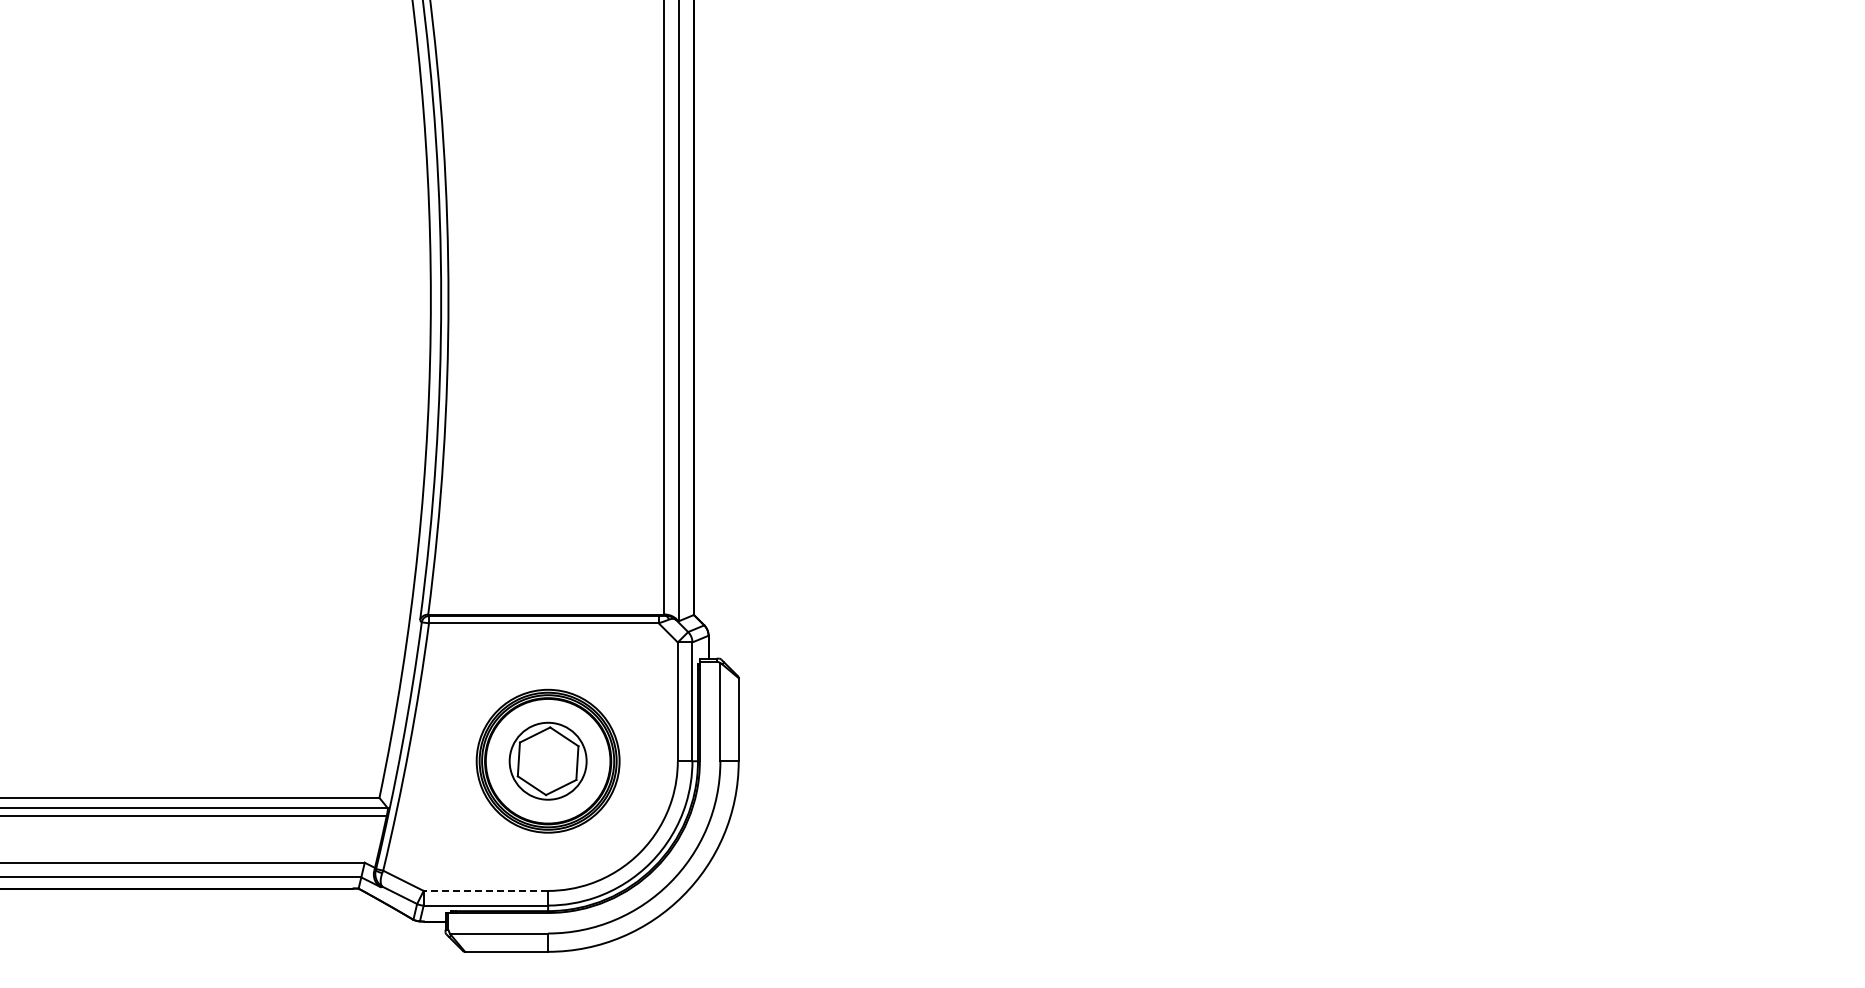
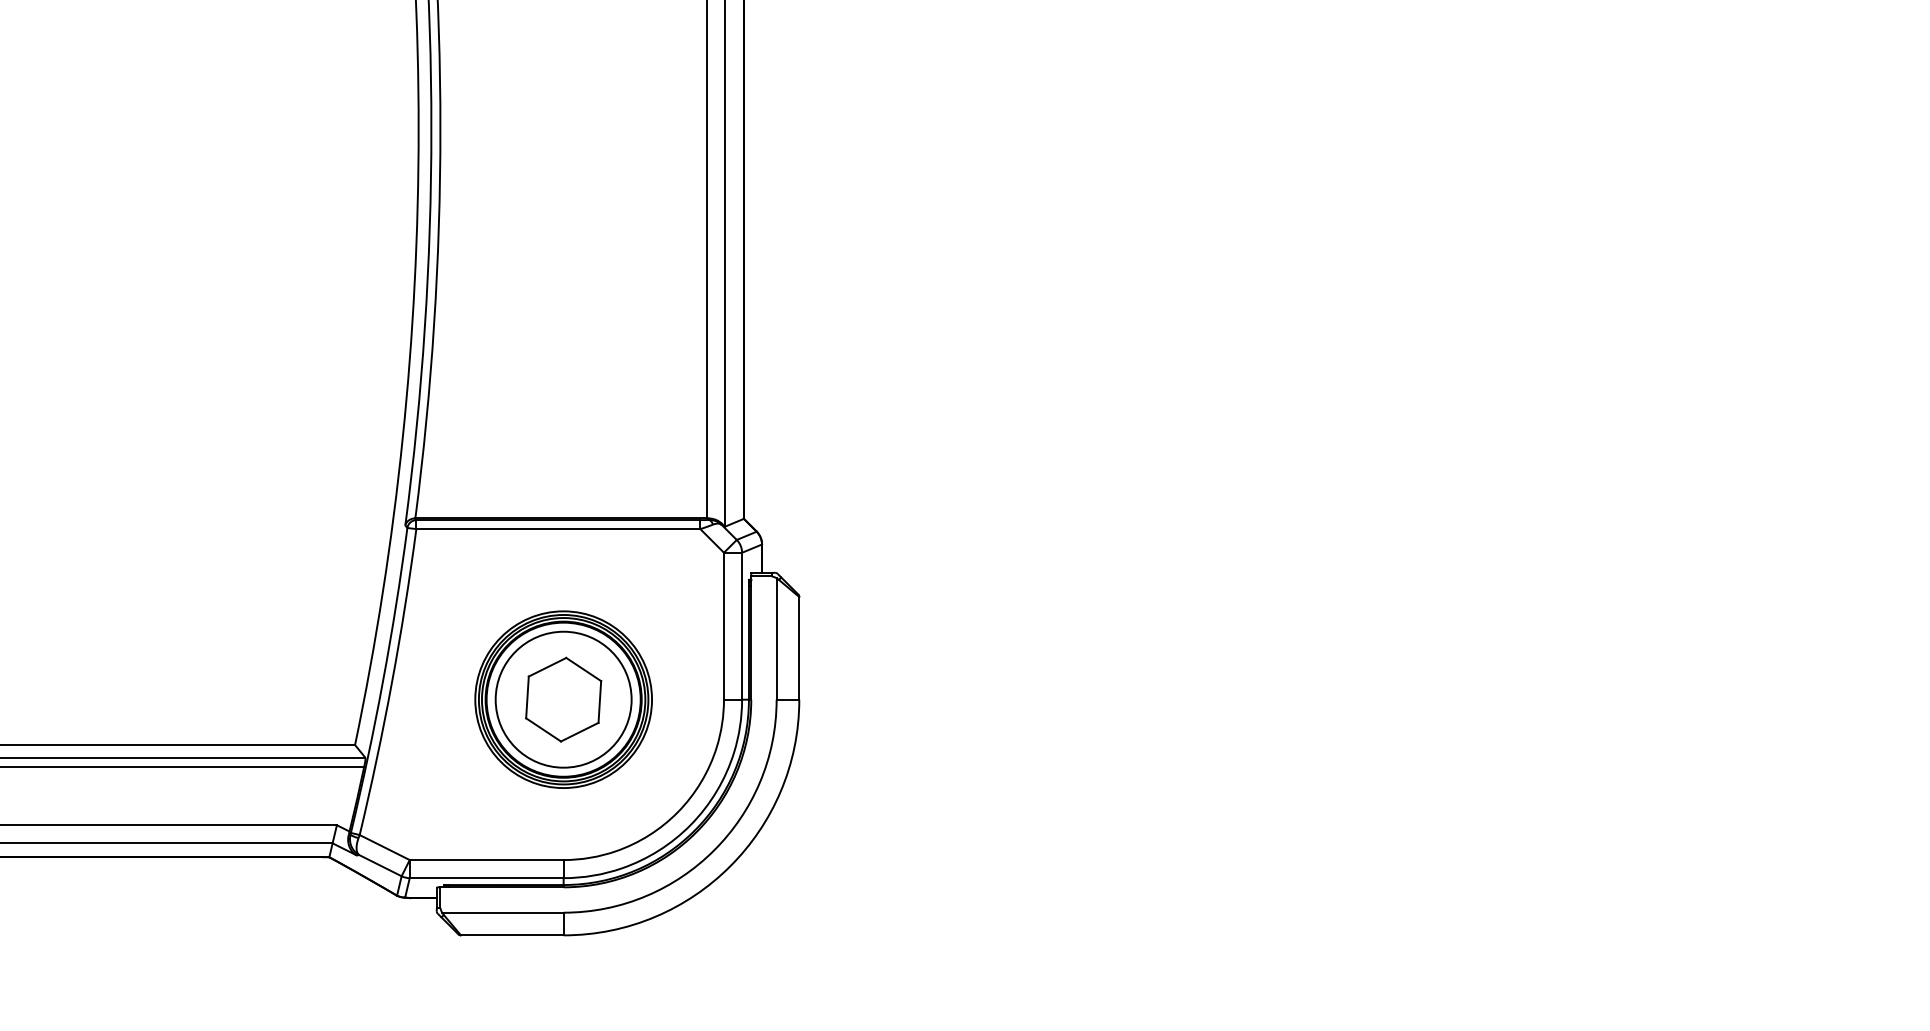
circle: (548, 761) -> (564, 700), size x1.43
line: (485, 890) -> (486, 859), dashed -> solid

